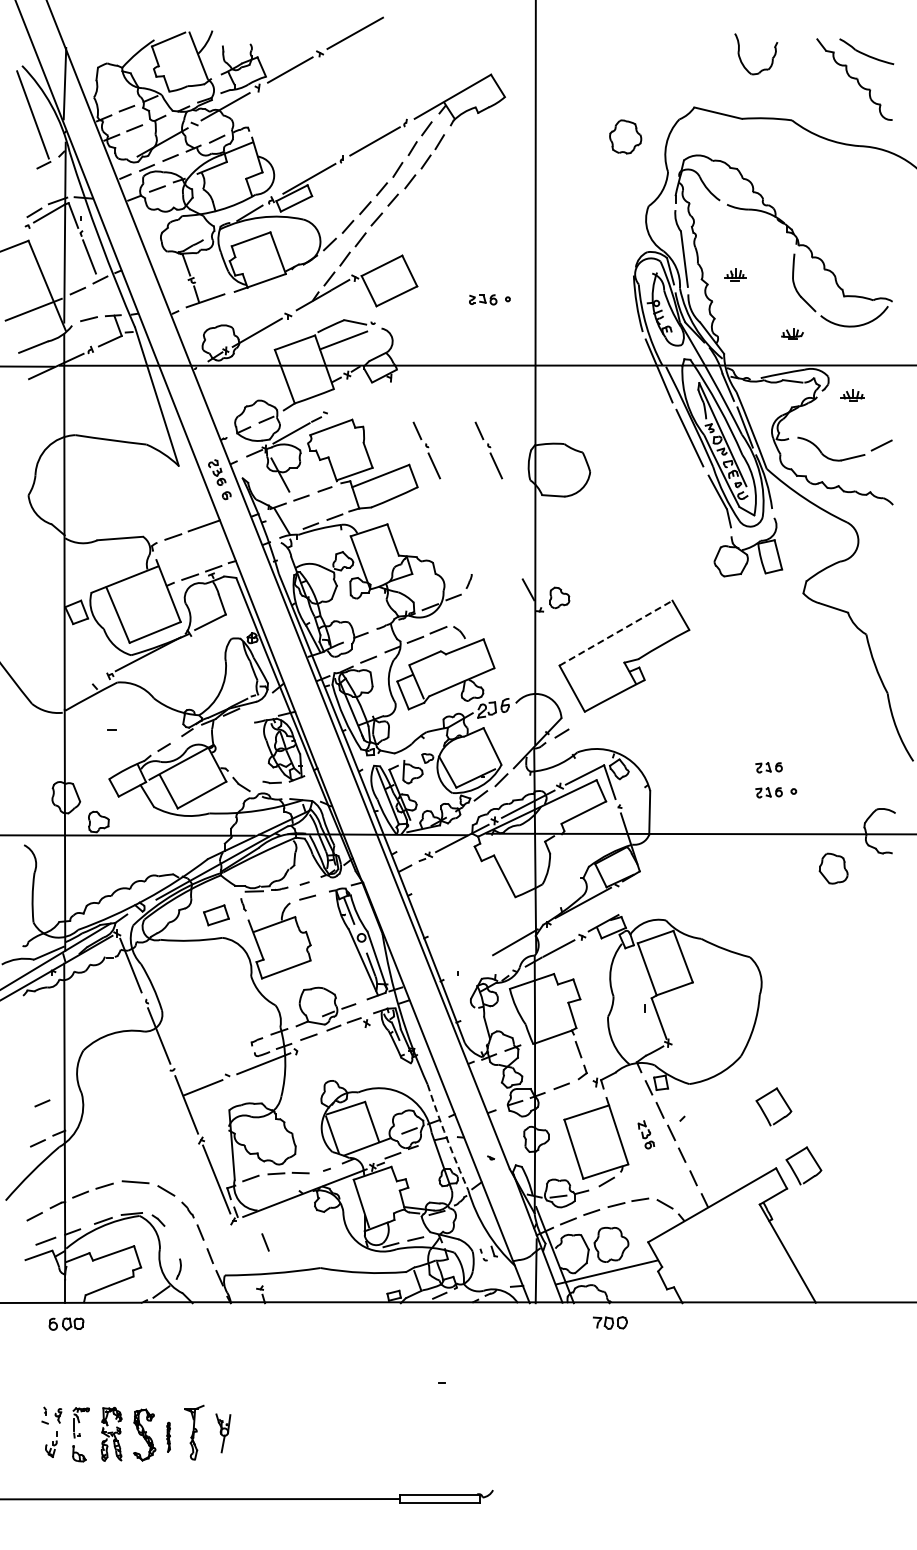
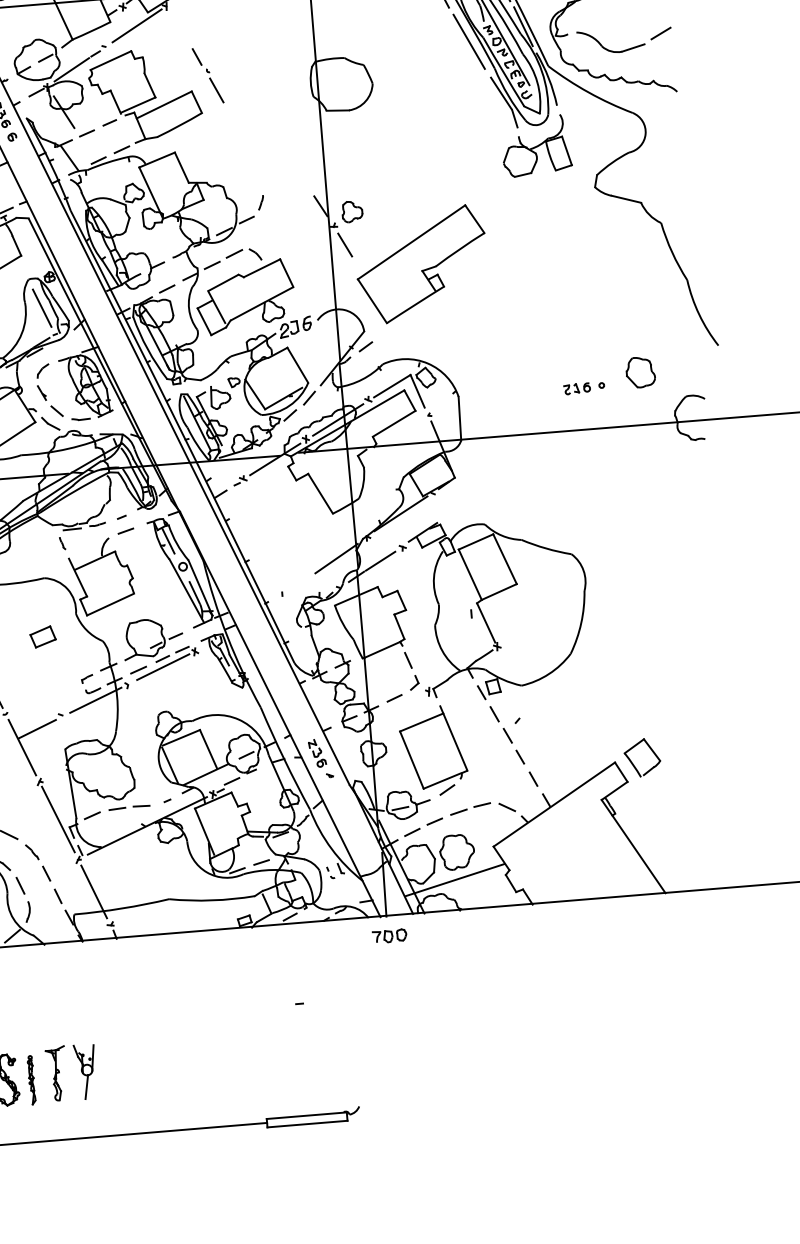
line: (359, 394) -> (136, 25), added
part: (488, 450) -> (269, 70), removed
line: (549, 630) -> (345, 245), added
line: (616, 632) -> (412, 241), dashed -> solid
line: (242, 668) -> (42, 308), added
part: (242, 751) -> (49, 390), added
part: (768, 767) -> (574, 363), removed
part: (833, 868) -> (640, 372), moved
part: (216, 915) -> (43, 637), moved
line: (333, 1035) -> (162, 666), added
part: (773, 1106) -> (607, 701), removed
part: (646, 1134) -> (317, 753), moved
arc: (446, 1137) -> (283, 758), dashed -> solid
line: (265, 1242) -> (20, 885), moved
line: (246, 1254) -> (94, 891), added
part: (610, 1322) -> (389, 935), moved
part: (223, 1433) -> (85, 1072), size x1.43
part: (168, 1437) -> (31, 1080), size x1.67

